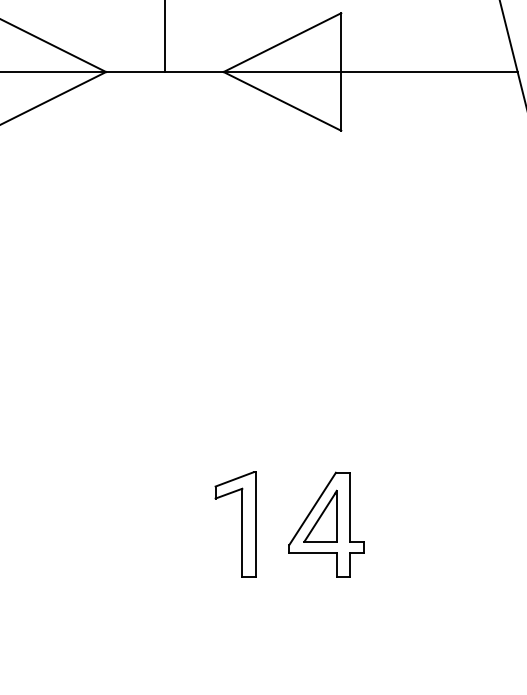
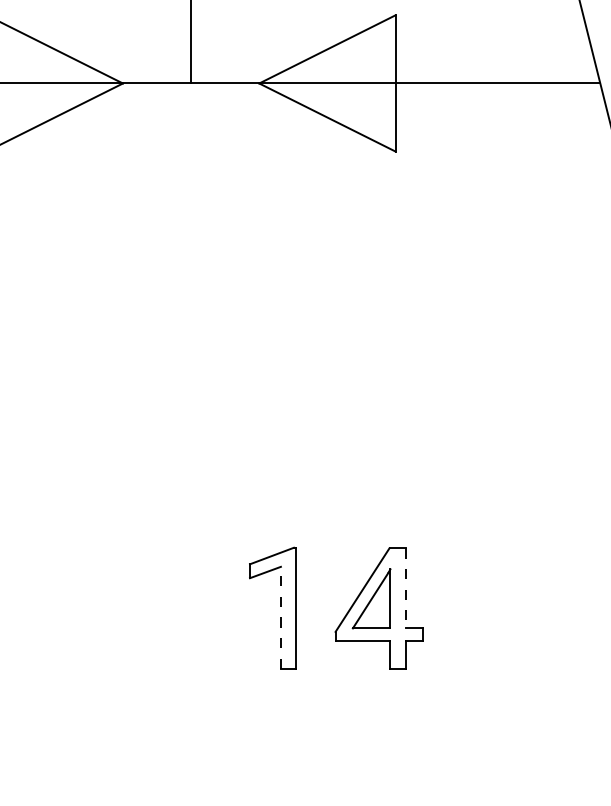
line: (350, 507) -> (406, 588), solid -> dashed
line: (242, 532) -> (281, 617), solid -> dashed

